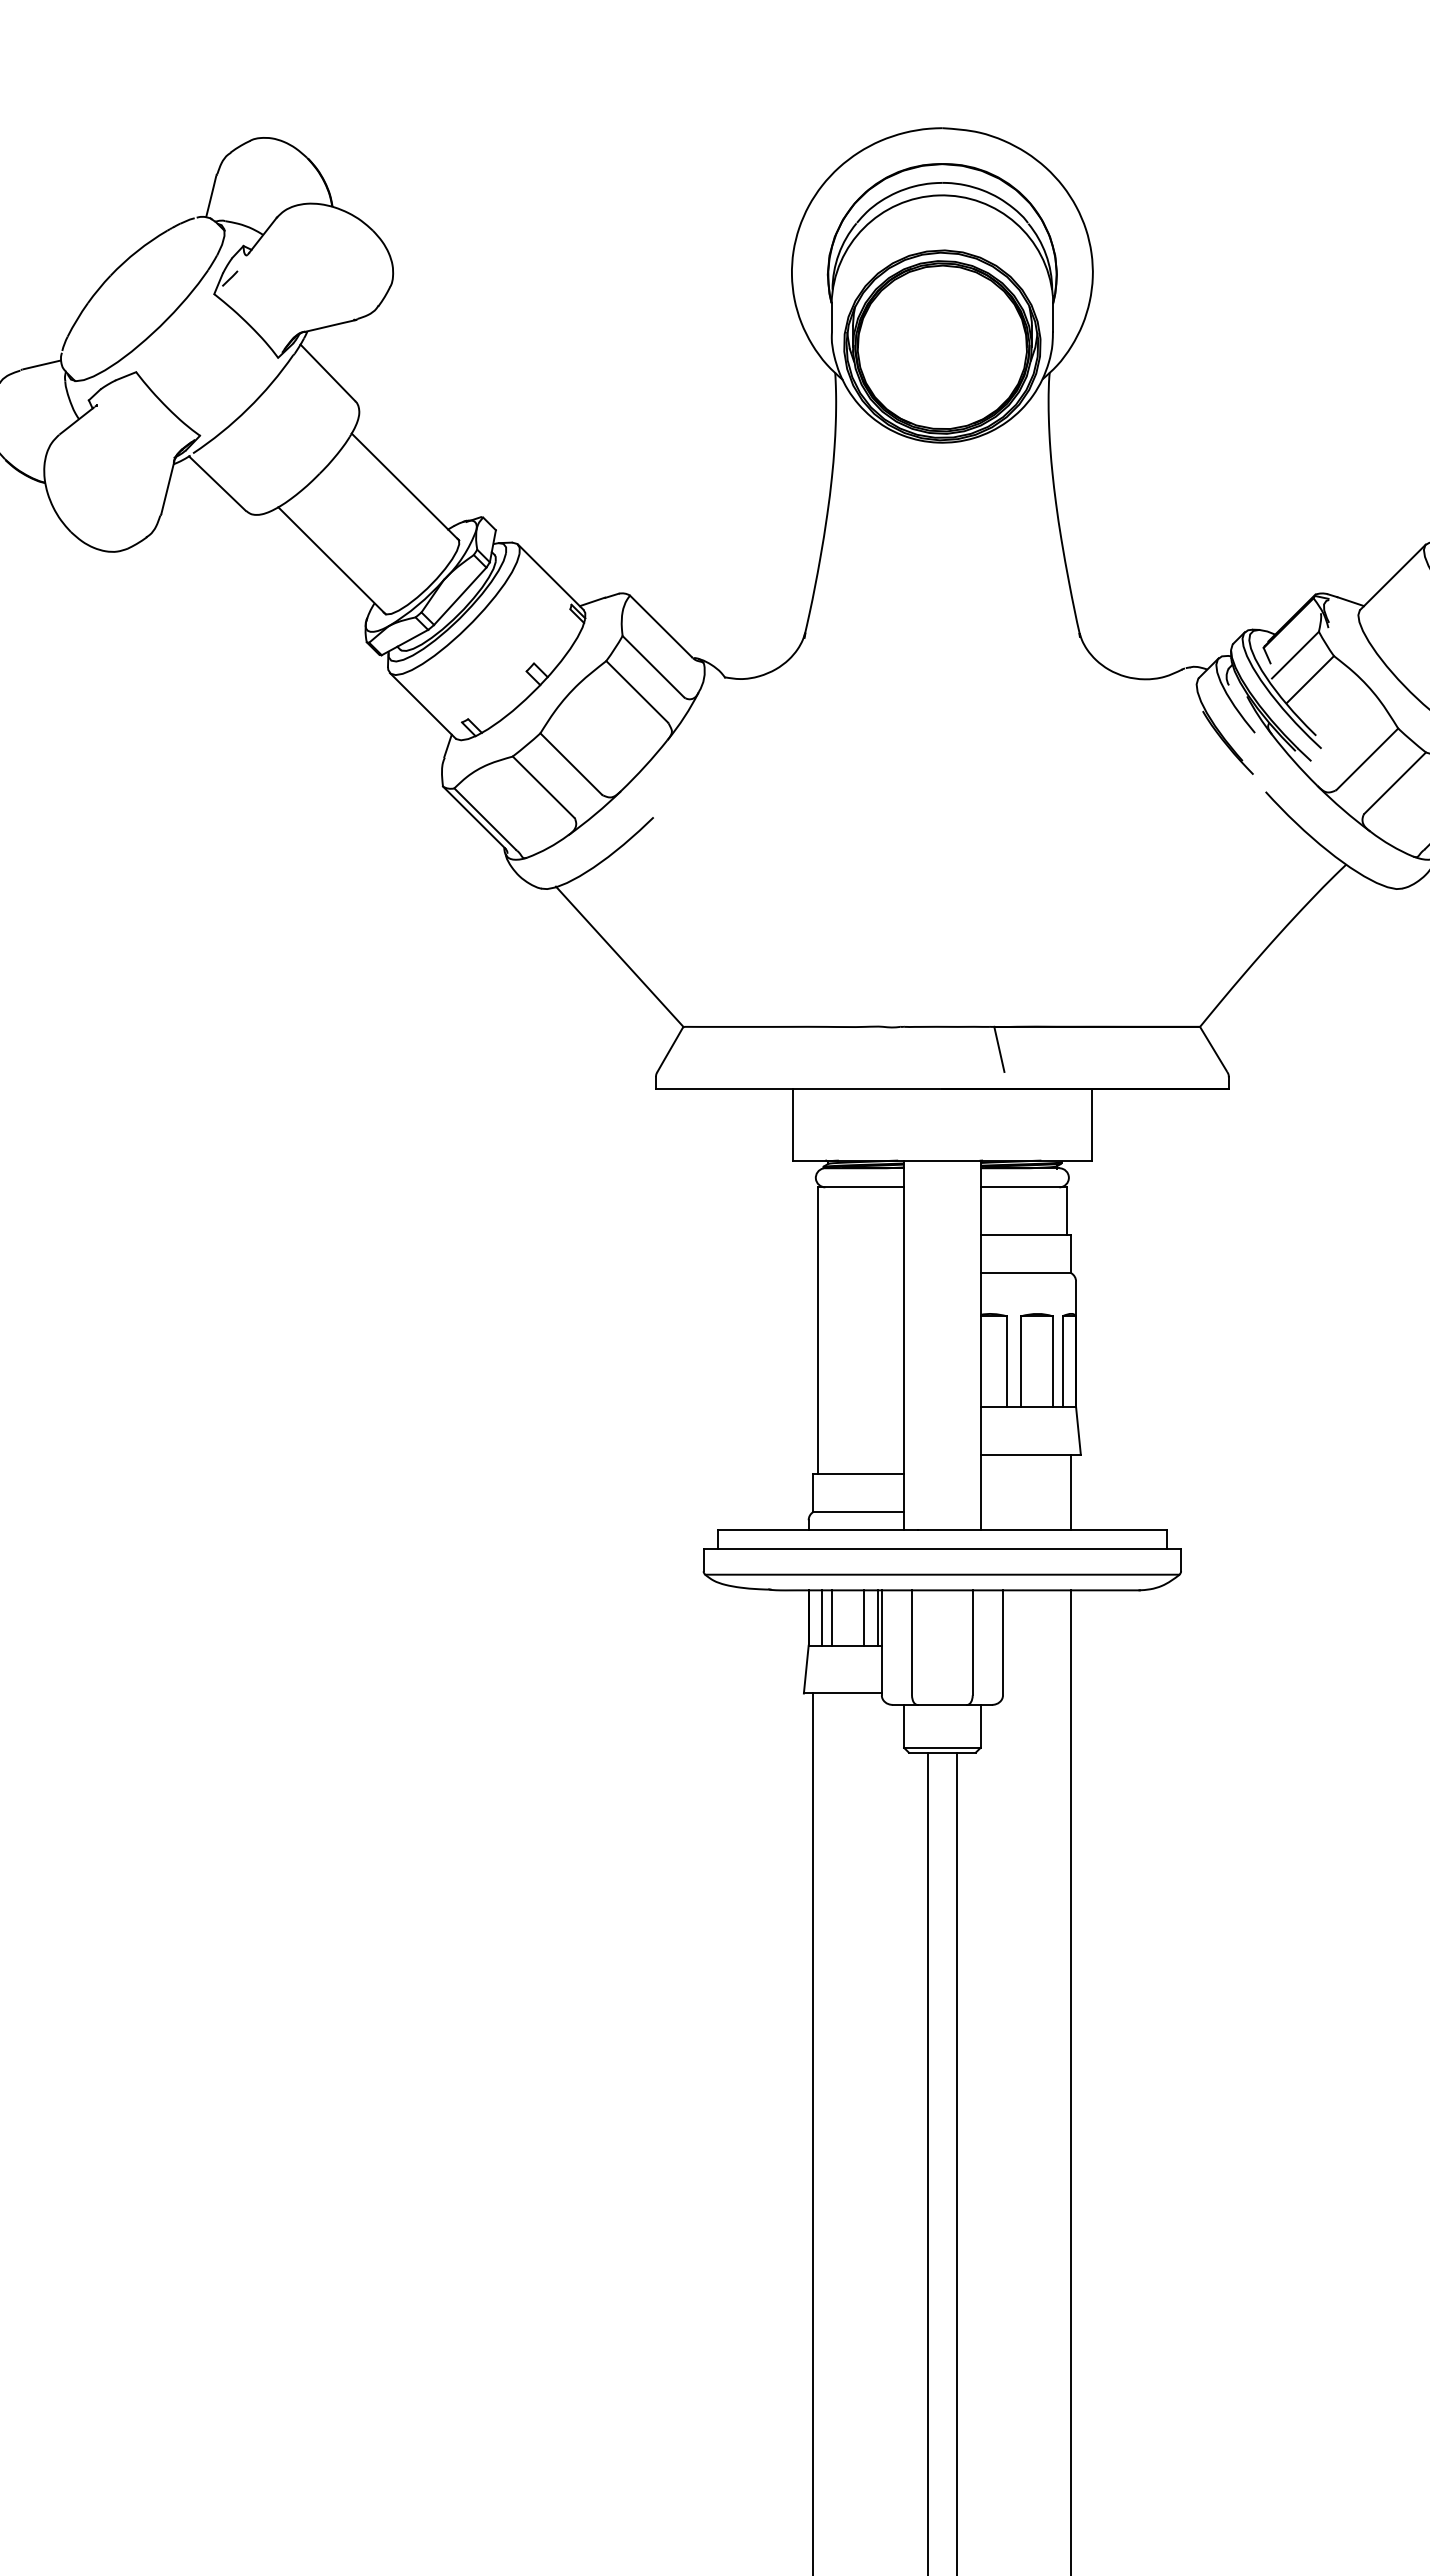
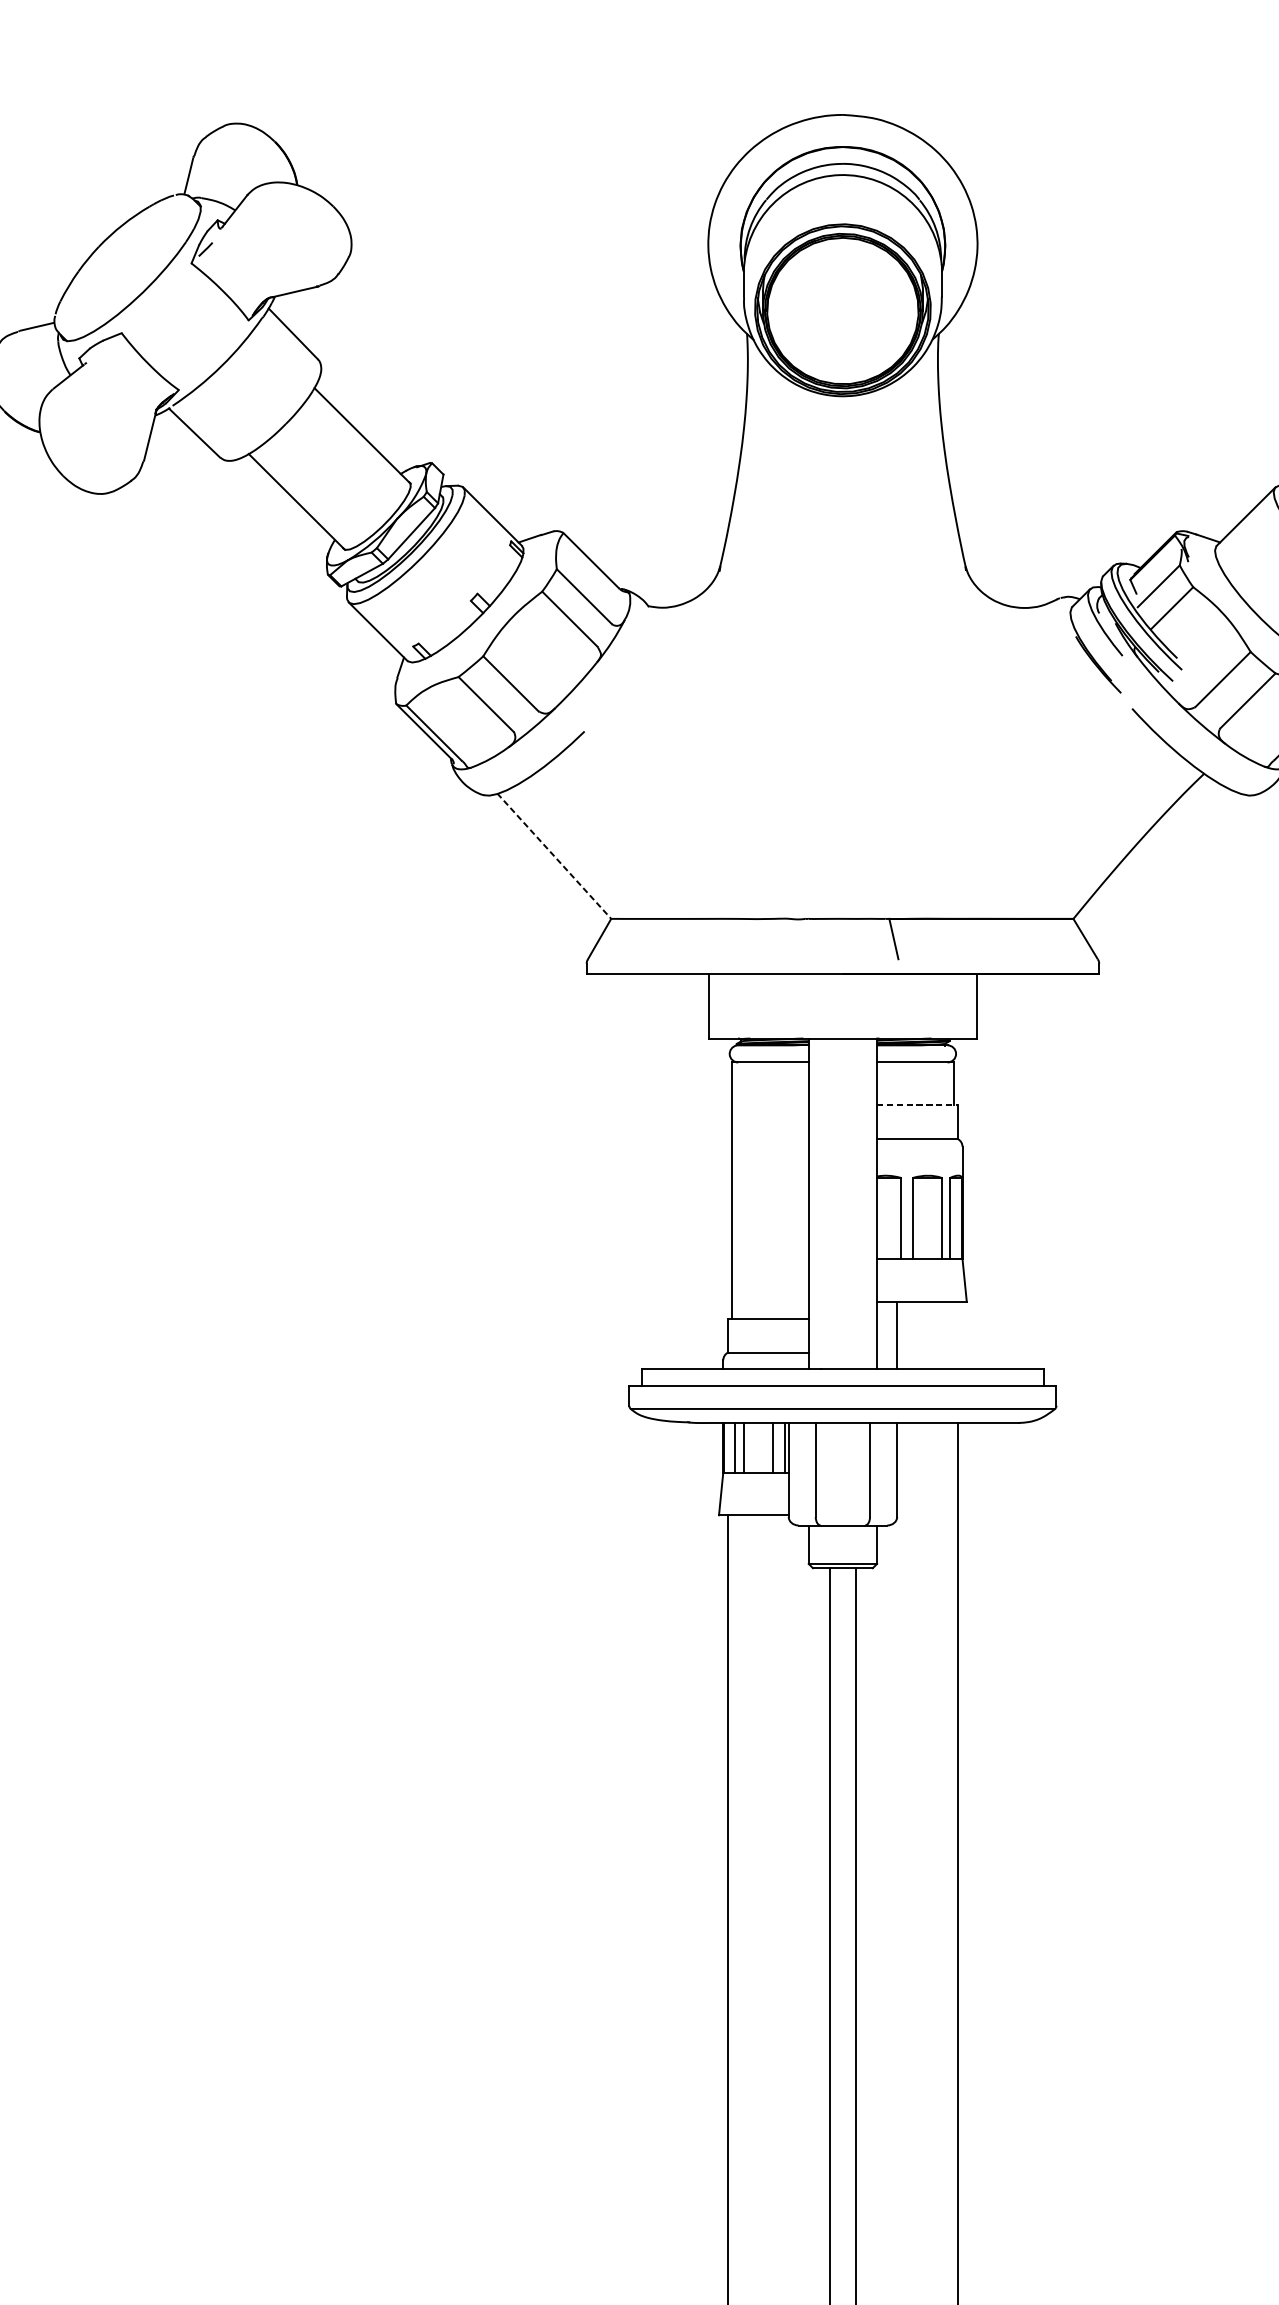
line: (619, 956) -> (554, 855), solid -> dashed
line: (1026, 1235) -> (918, 1105), solid -> dashed
line: (1071, 1492) -> (896, 1335), moved

